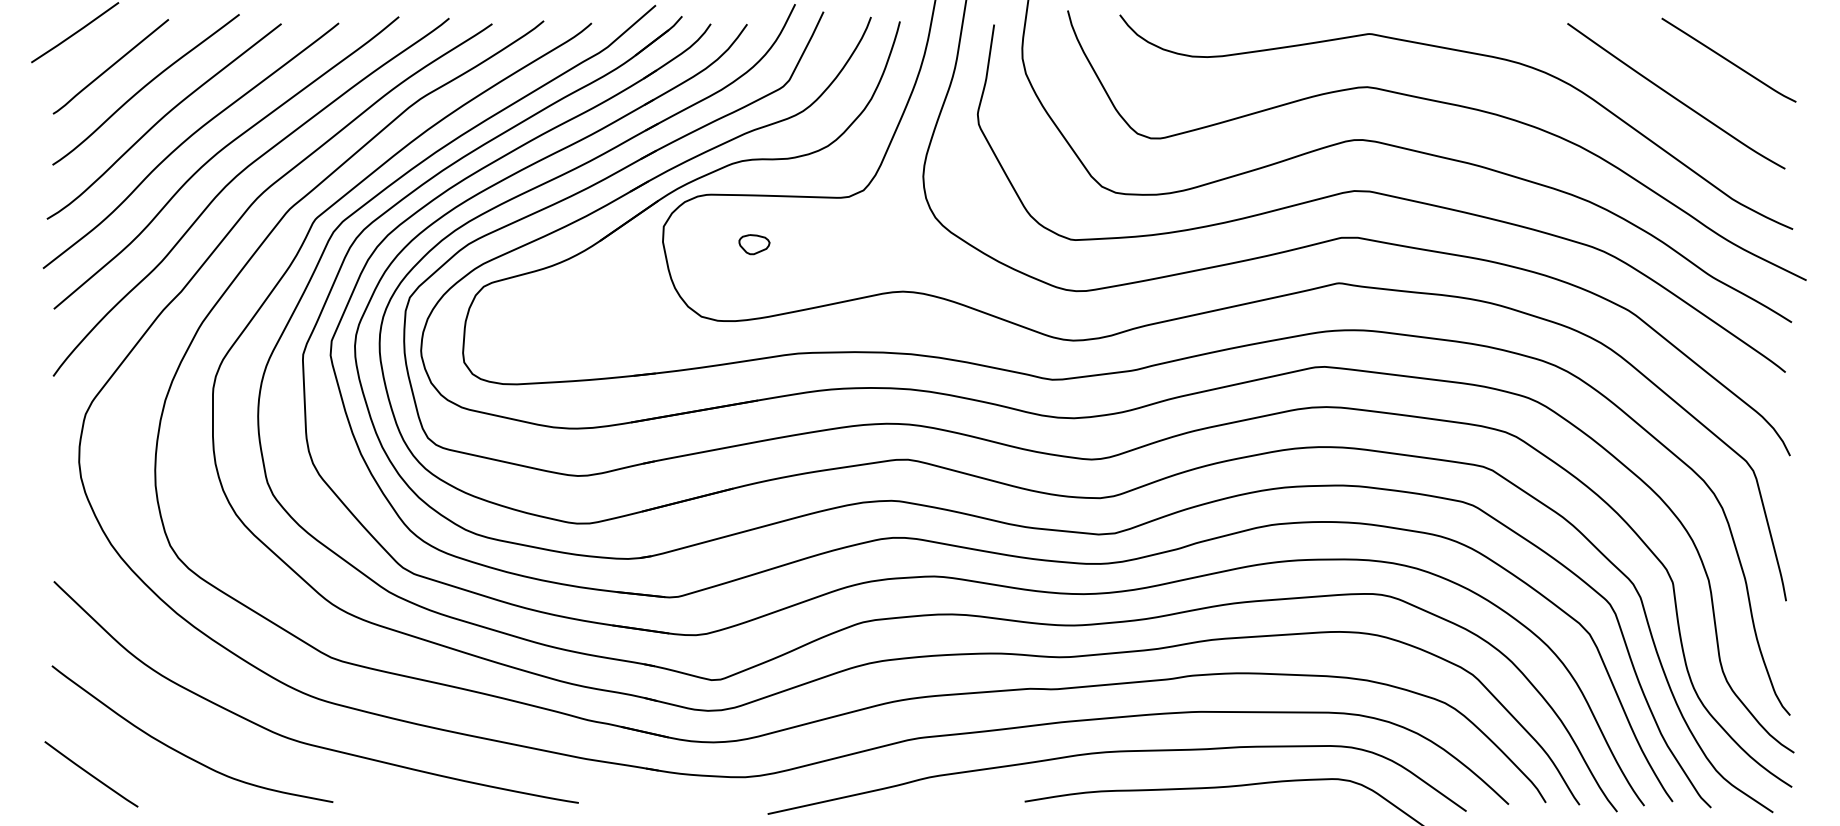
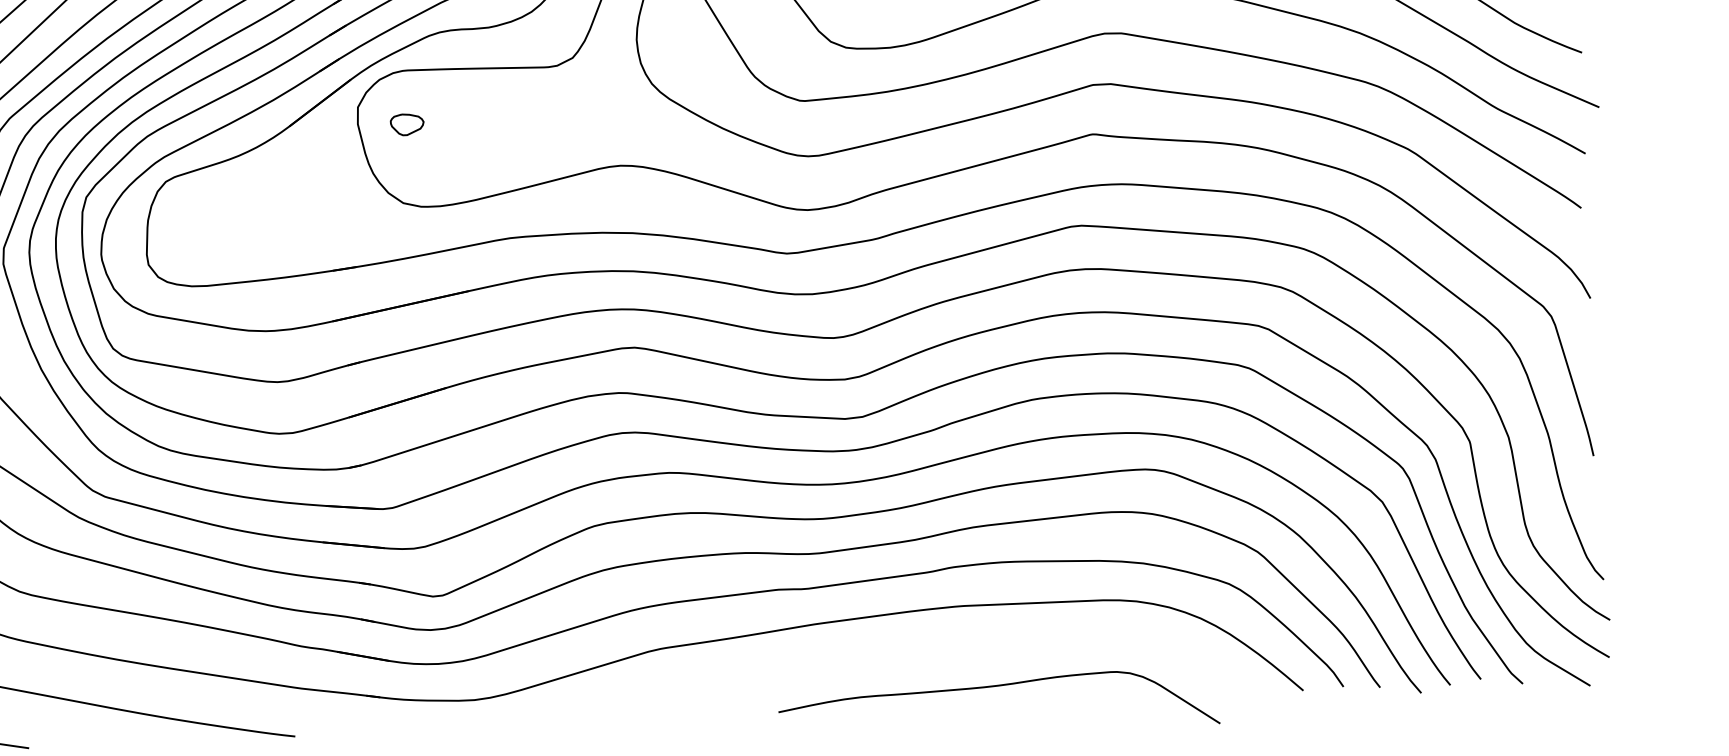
part: (754, 244) -> (407, 124), moved
curve: (1116, 752) -> (875, 654), removed

